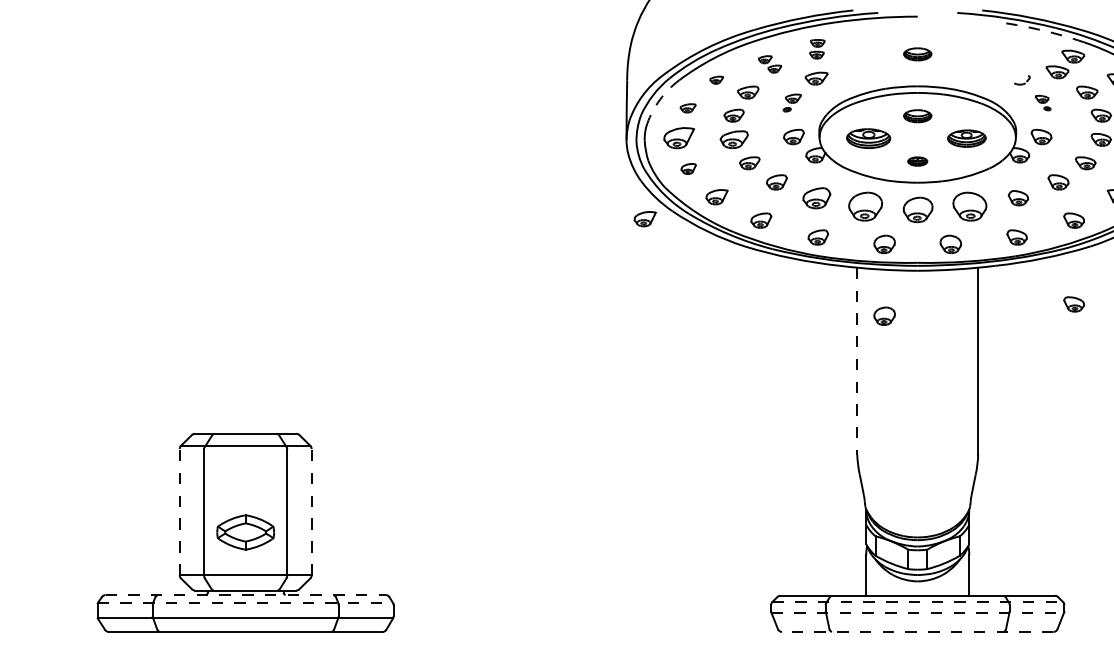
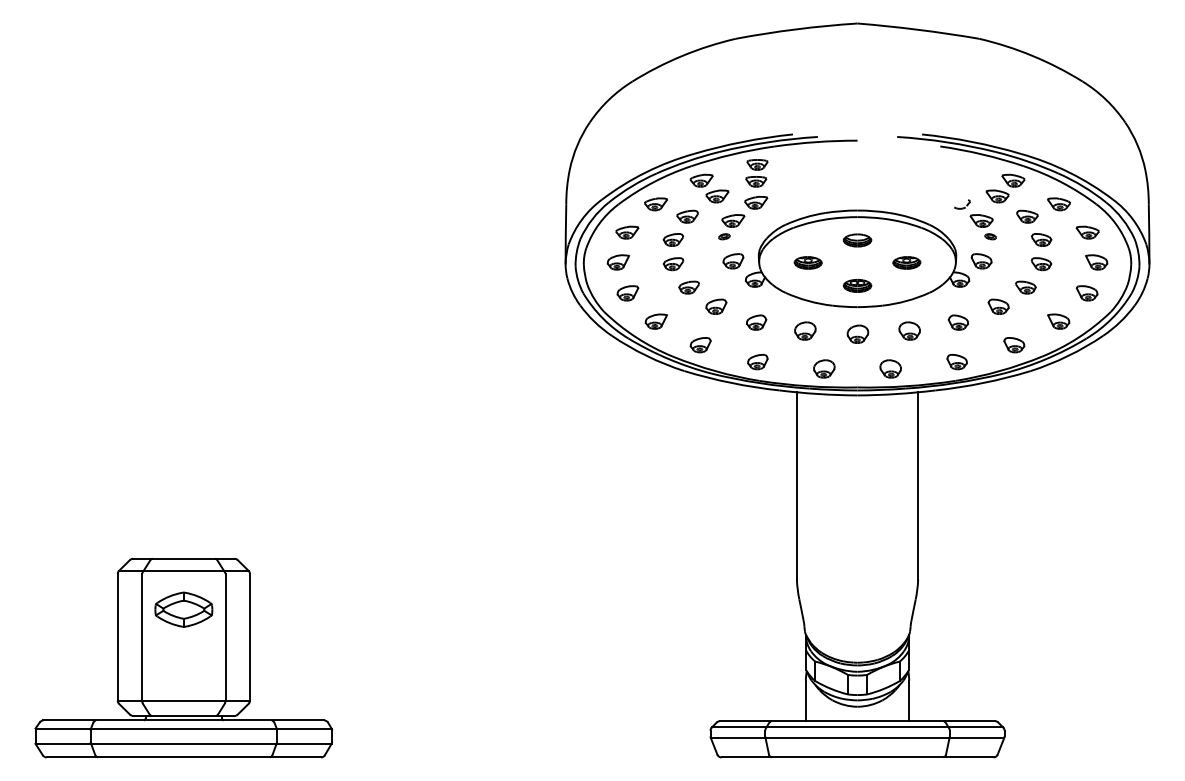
arc: (1042, 30) -> (982, 154), dashed -> solid
part: (816, 49) -> (756, 173), size x1.43
part: (917, 54) -> (857, 178), removed
part: (770, 64) -> (709, 188), size x1.67
part: (716, 80) -> (655, 204), size x1.67
arc: (660, 99) -> (599, 223), dashed -> solid
part: (792, 103) -> (731, 227), size x1.43
part: (1042, 103) -> (982, 227), size x1.67
part: (688, 108) -> (627, 232), size x1.43
part: (679, 138) -> (618, 262), size x0.71
part: (867, 138) -> (807, 262), size x0.62
part: (966, 138) -> (906, 262), size x0.71
part: (734, 140) -> (673, 264), size x0.71
part: (917, 161) -> (857, 285), size x1.43
part: (688, 169) -> (627, 293), size x1.43
part: (816, 198) -> (756, 322), size x0.71
part: (865, 206) -> (805, 330), size x0.62
part: (969, 206) -> (909, 330), size x0.62
part: (917, 209) -> (857, 333), size x0.71
part: (644, 218) -> (583, 343), removed
part: (1074, 304) -> (1014, 429), removed
part: (884, 315) -> (824, 440), removed
line: (856, 361) -> (796, 486), dashed -> solid
line: (179, 511) -> (117, 636), dashed -> solid
line: (312, 511) -> (250, 636), dashed -> solid
part: (245, 532) -> (183, 609), moved
line: (246, 595) -> (184, 720), dashed -> solid
line: (917, 602) -> (857, 727), dashed -> solid
line: (246, 603) -> (184, 728), dashed -> solid
line: (917, 613) -> (857, 738), dashed -> solid
line: (917, 632) -> (857, 757), dashed -> solid

